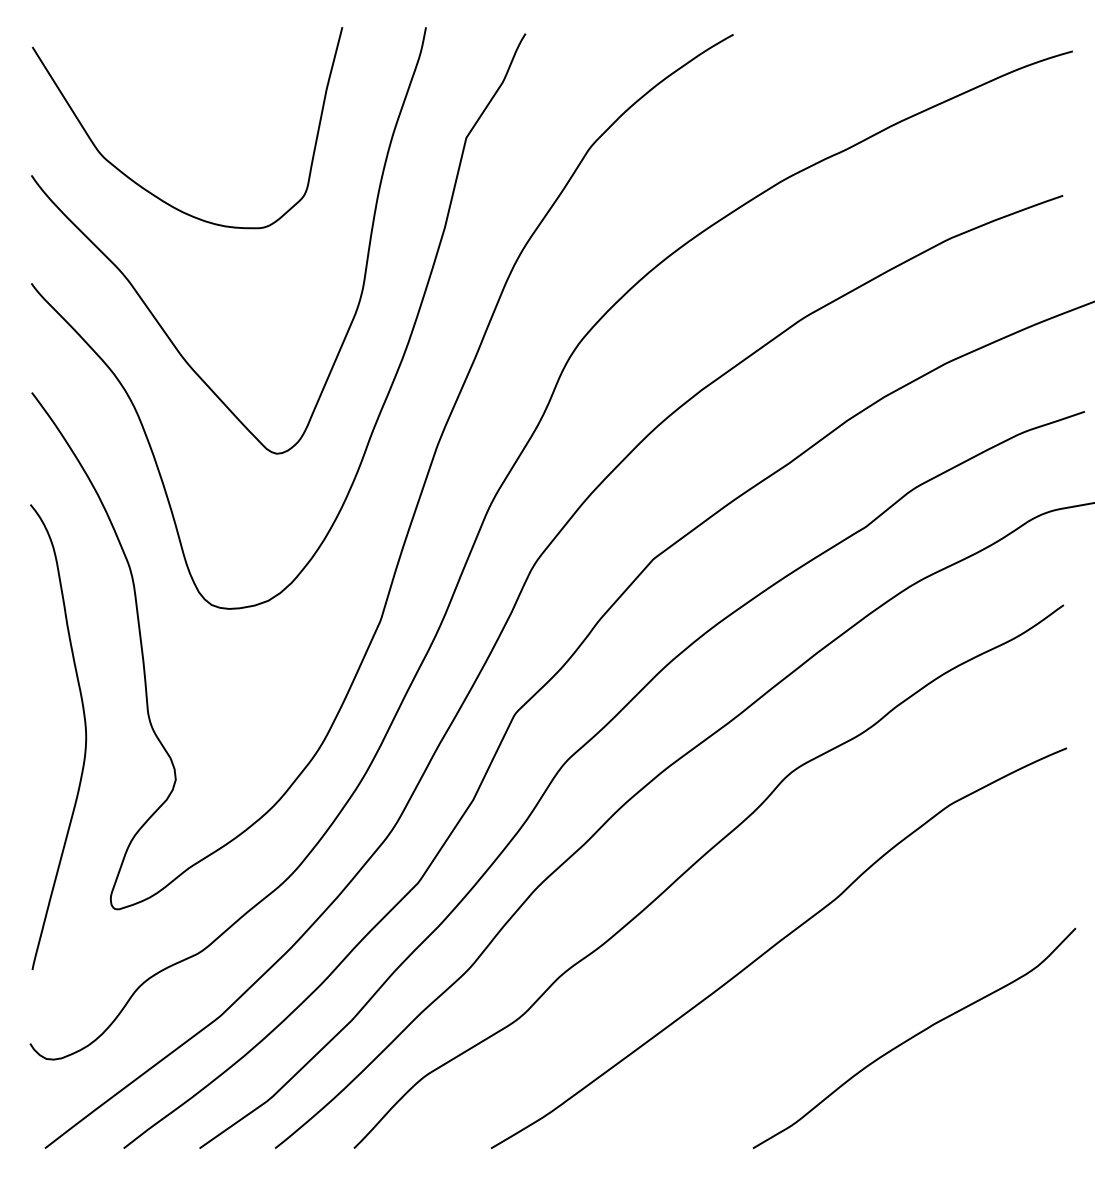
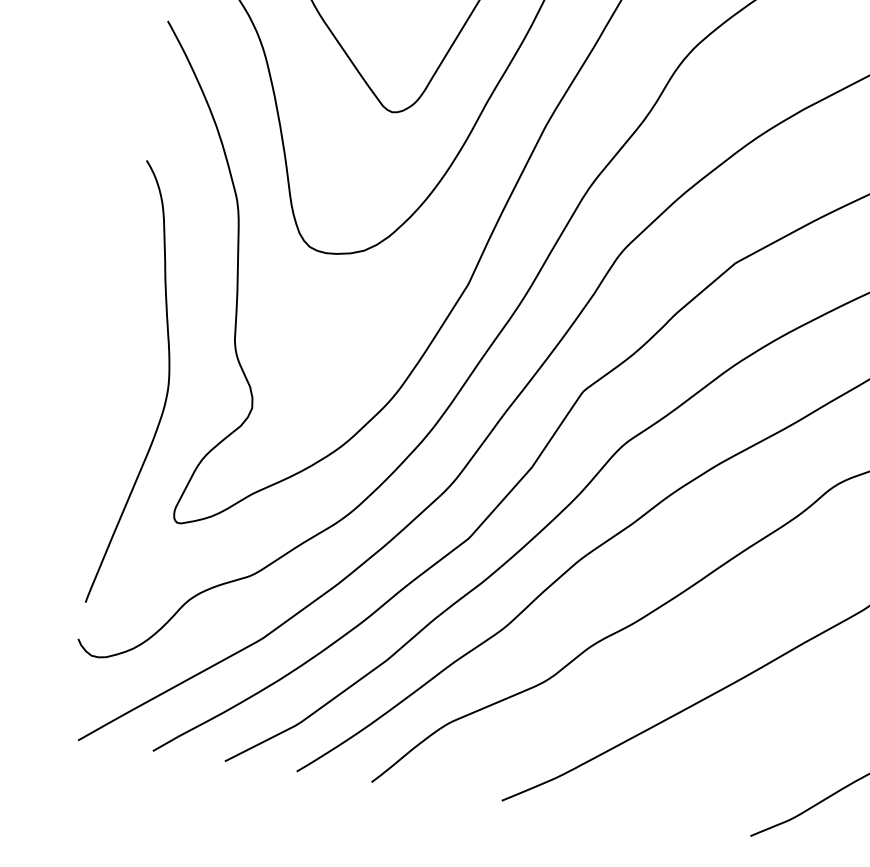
curve: (85, 736) -> (167, 388), moved

